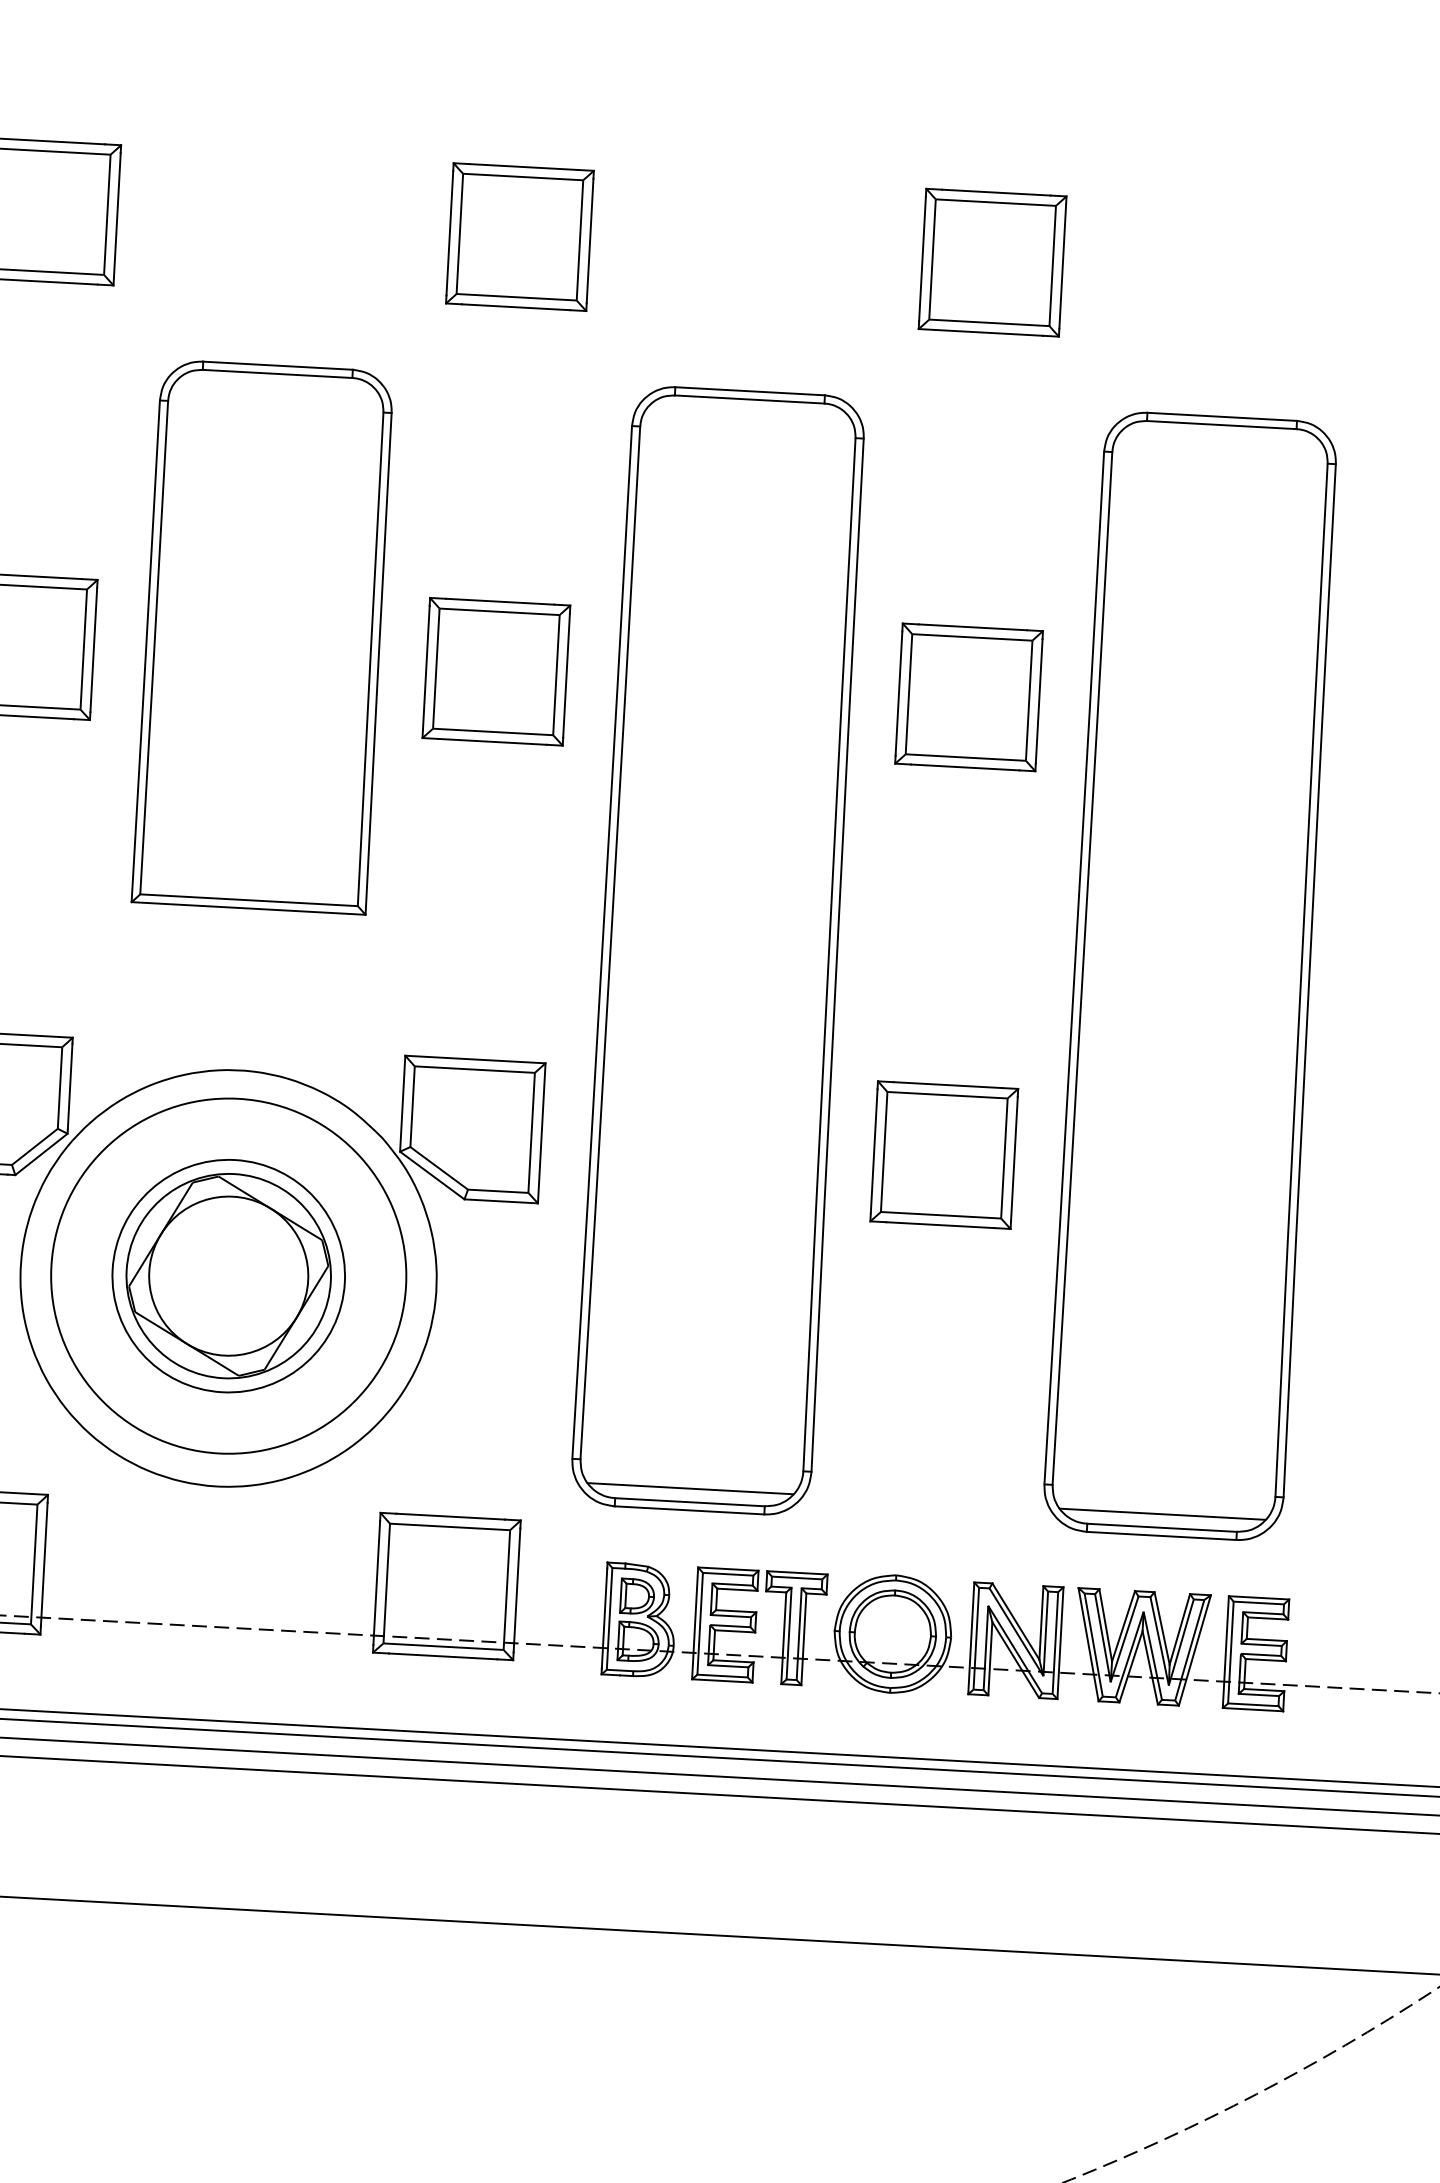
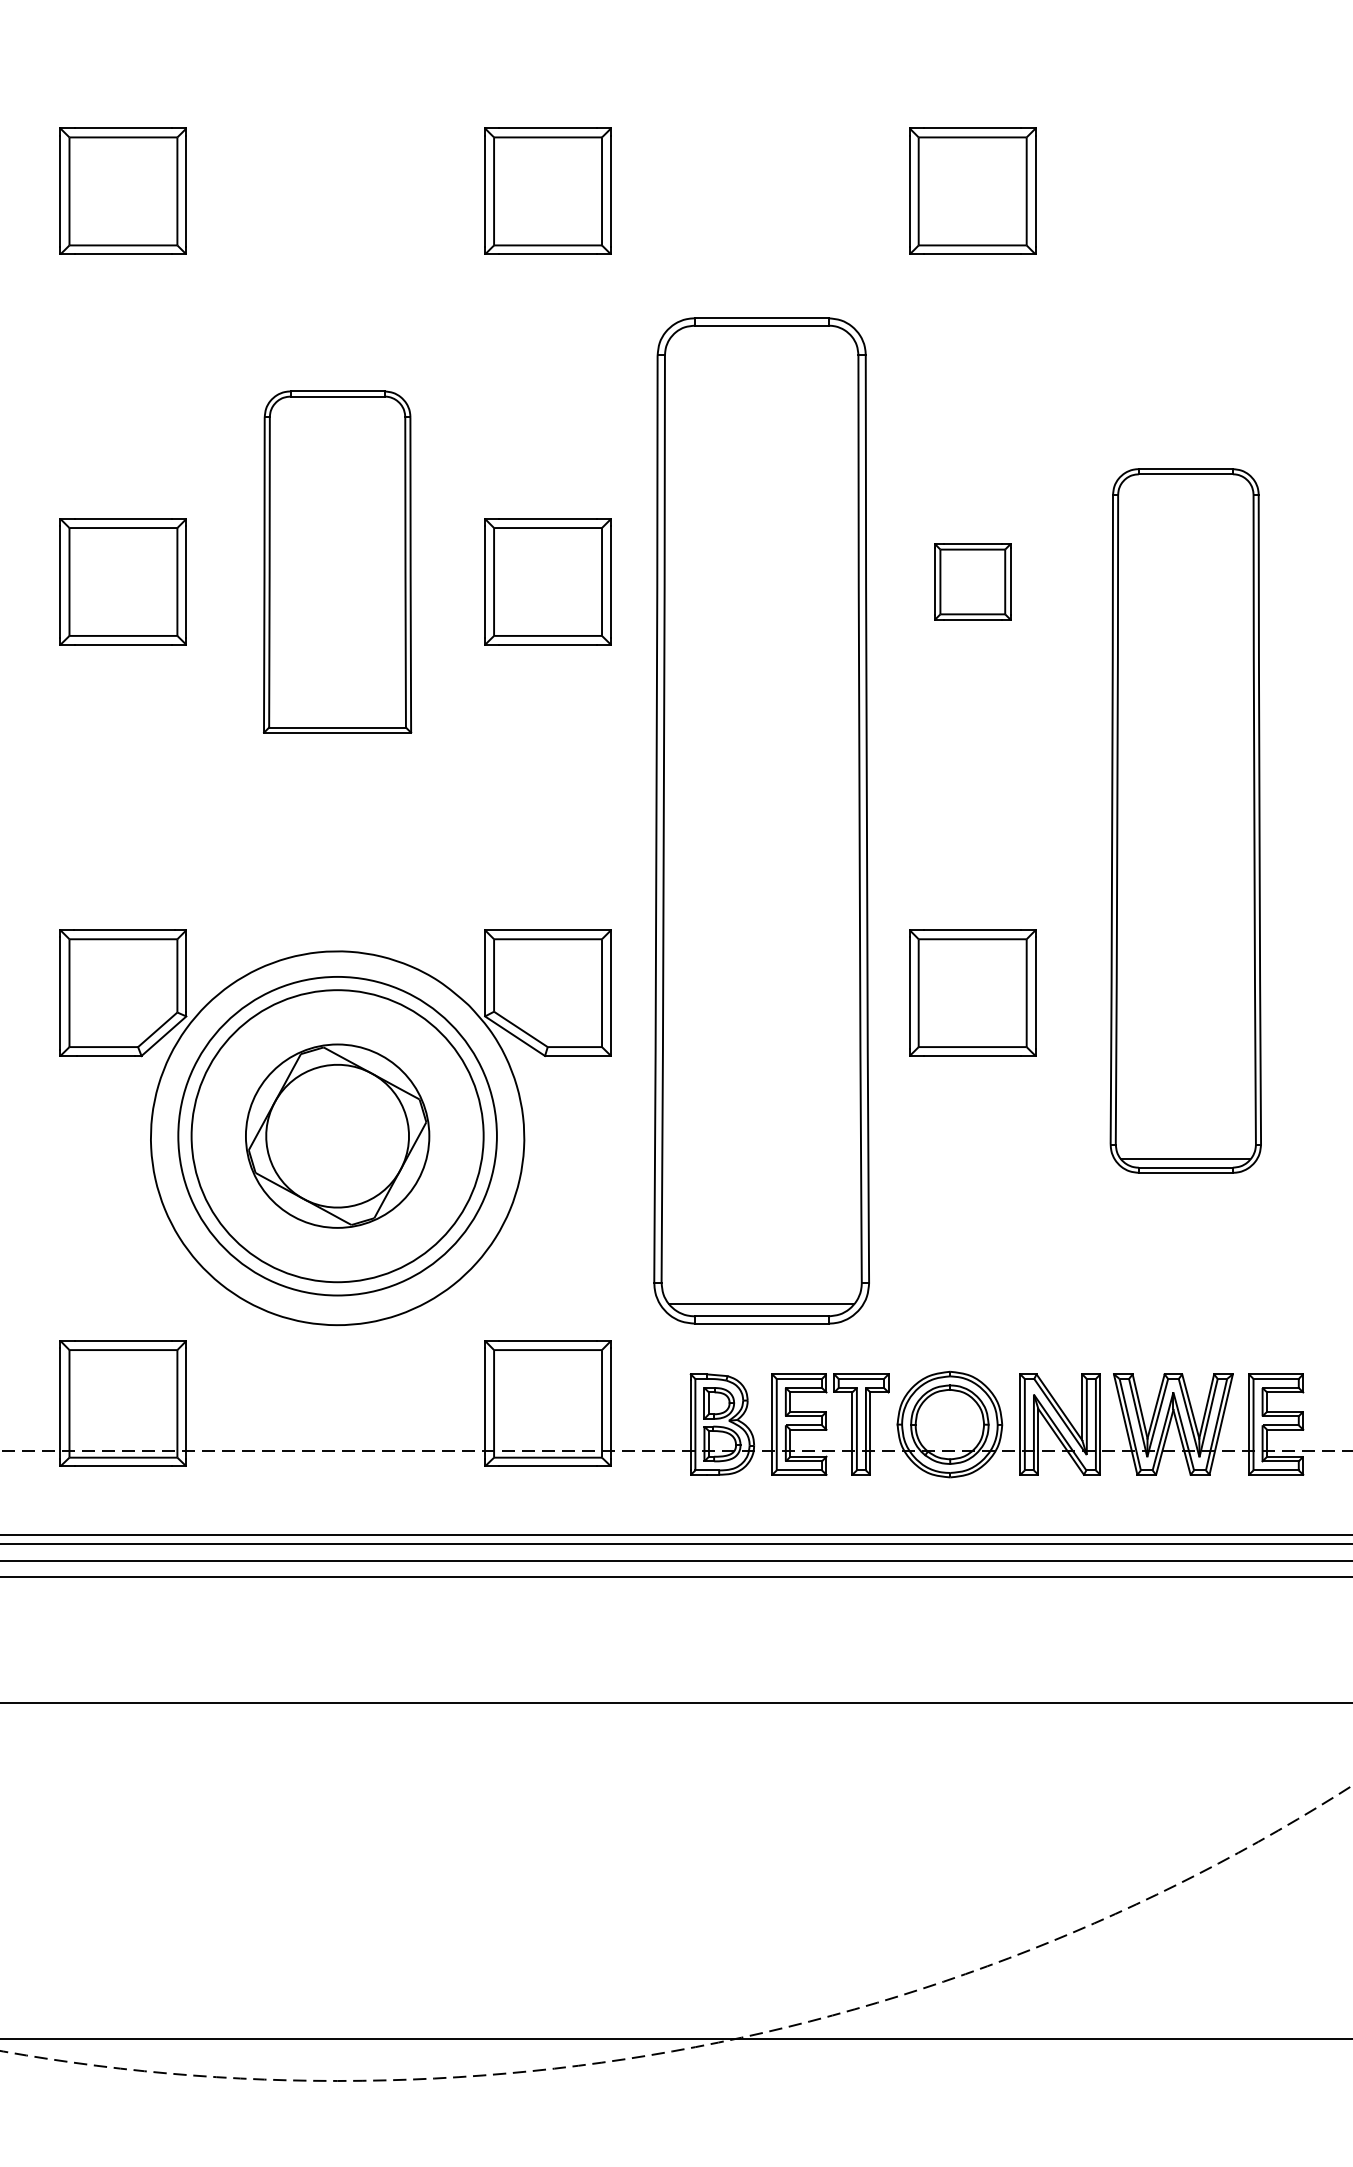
part: (263, 636) -> (337, 561), size x0.7
part: (968, 696) -> (972, 581), size x0.6
part: (1191, 975) -> (1185, 820), size x0.7
circle: (228, 1275) -> (337, 1135), size x1.4

